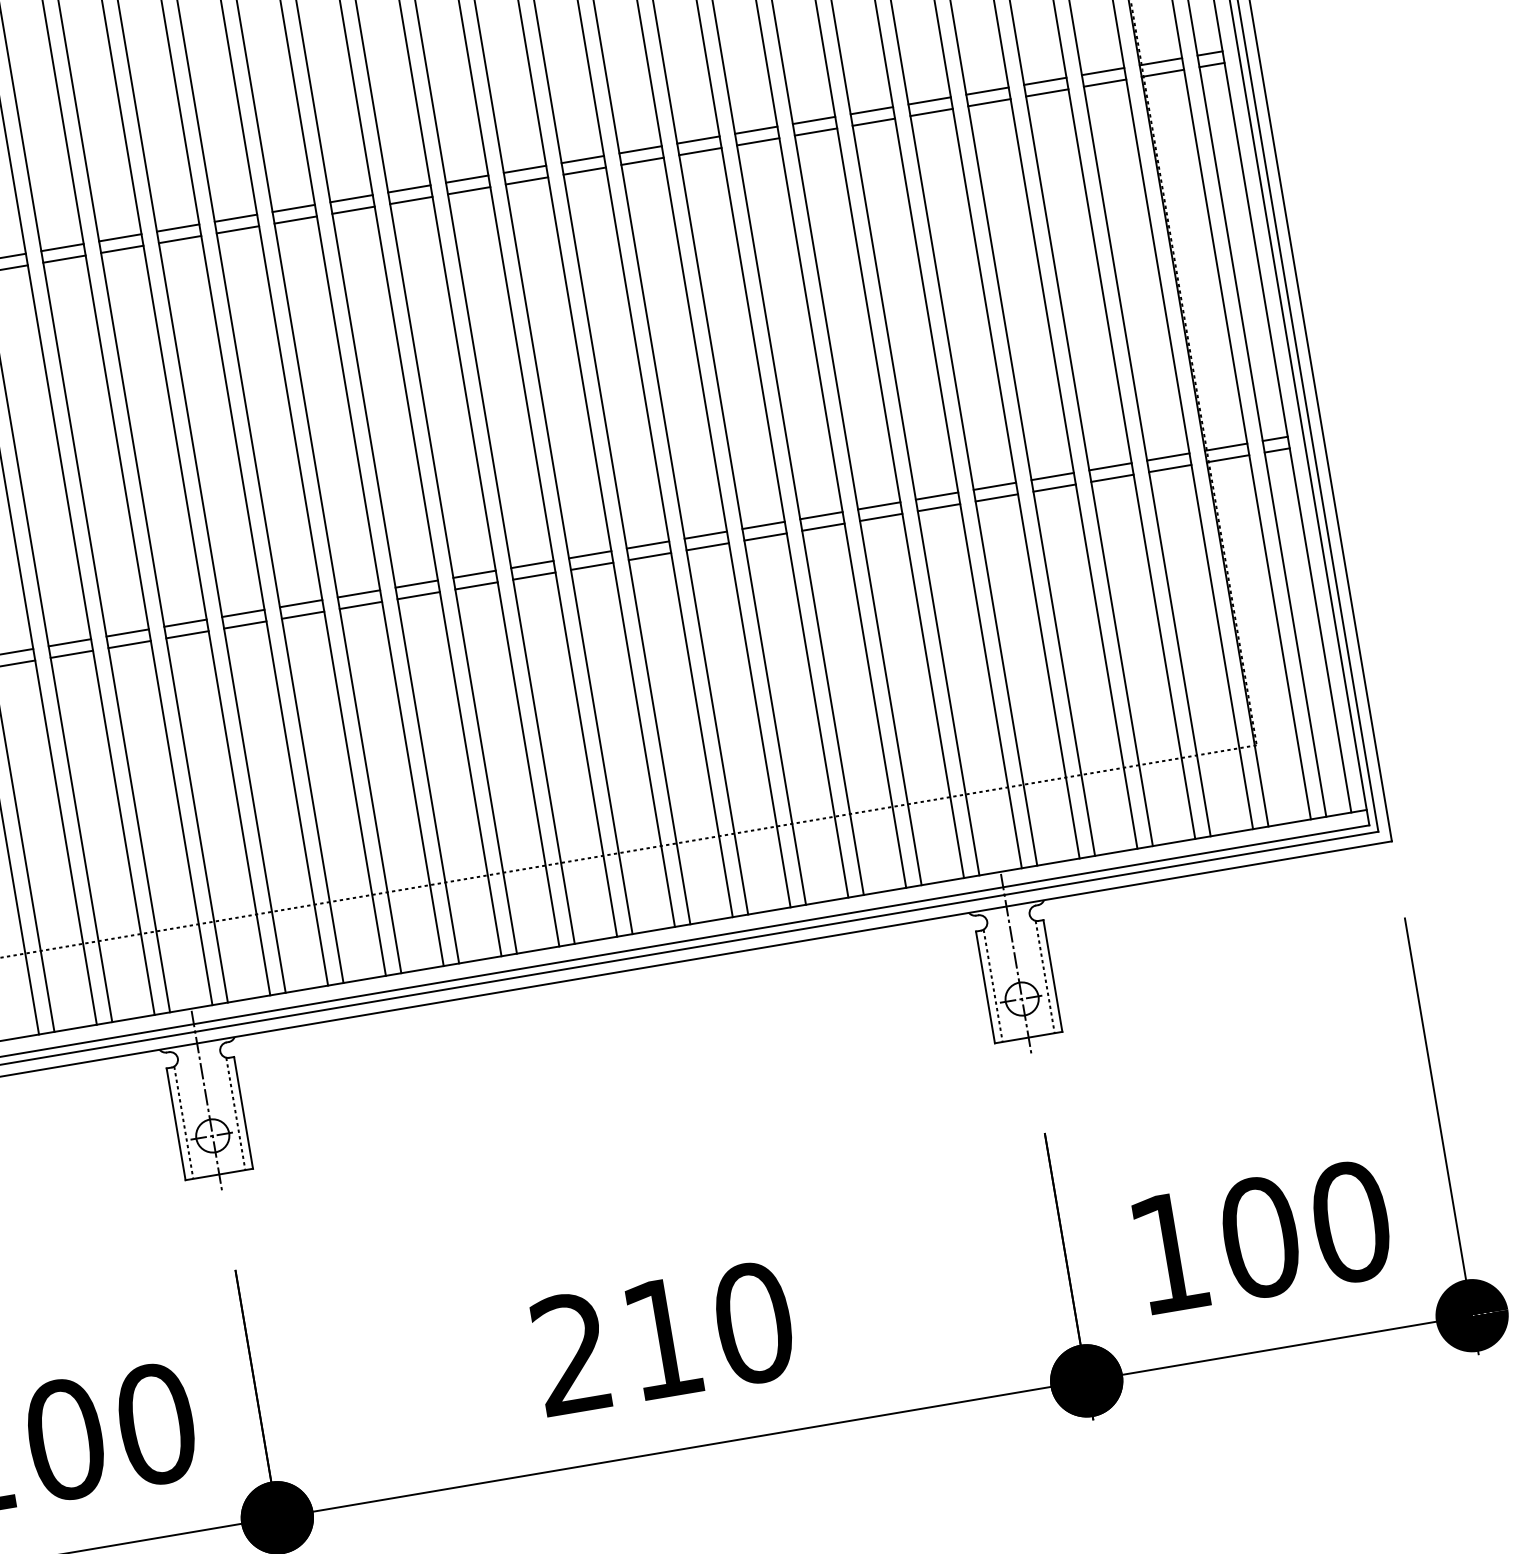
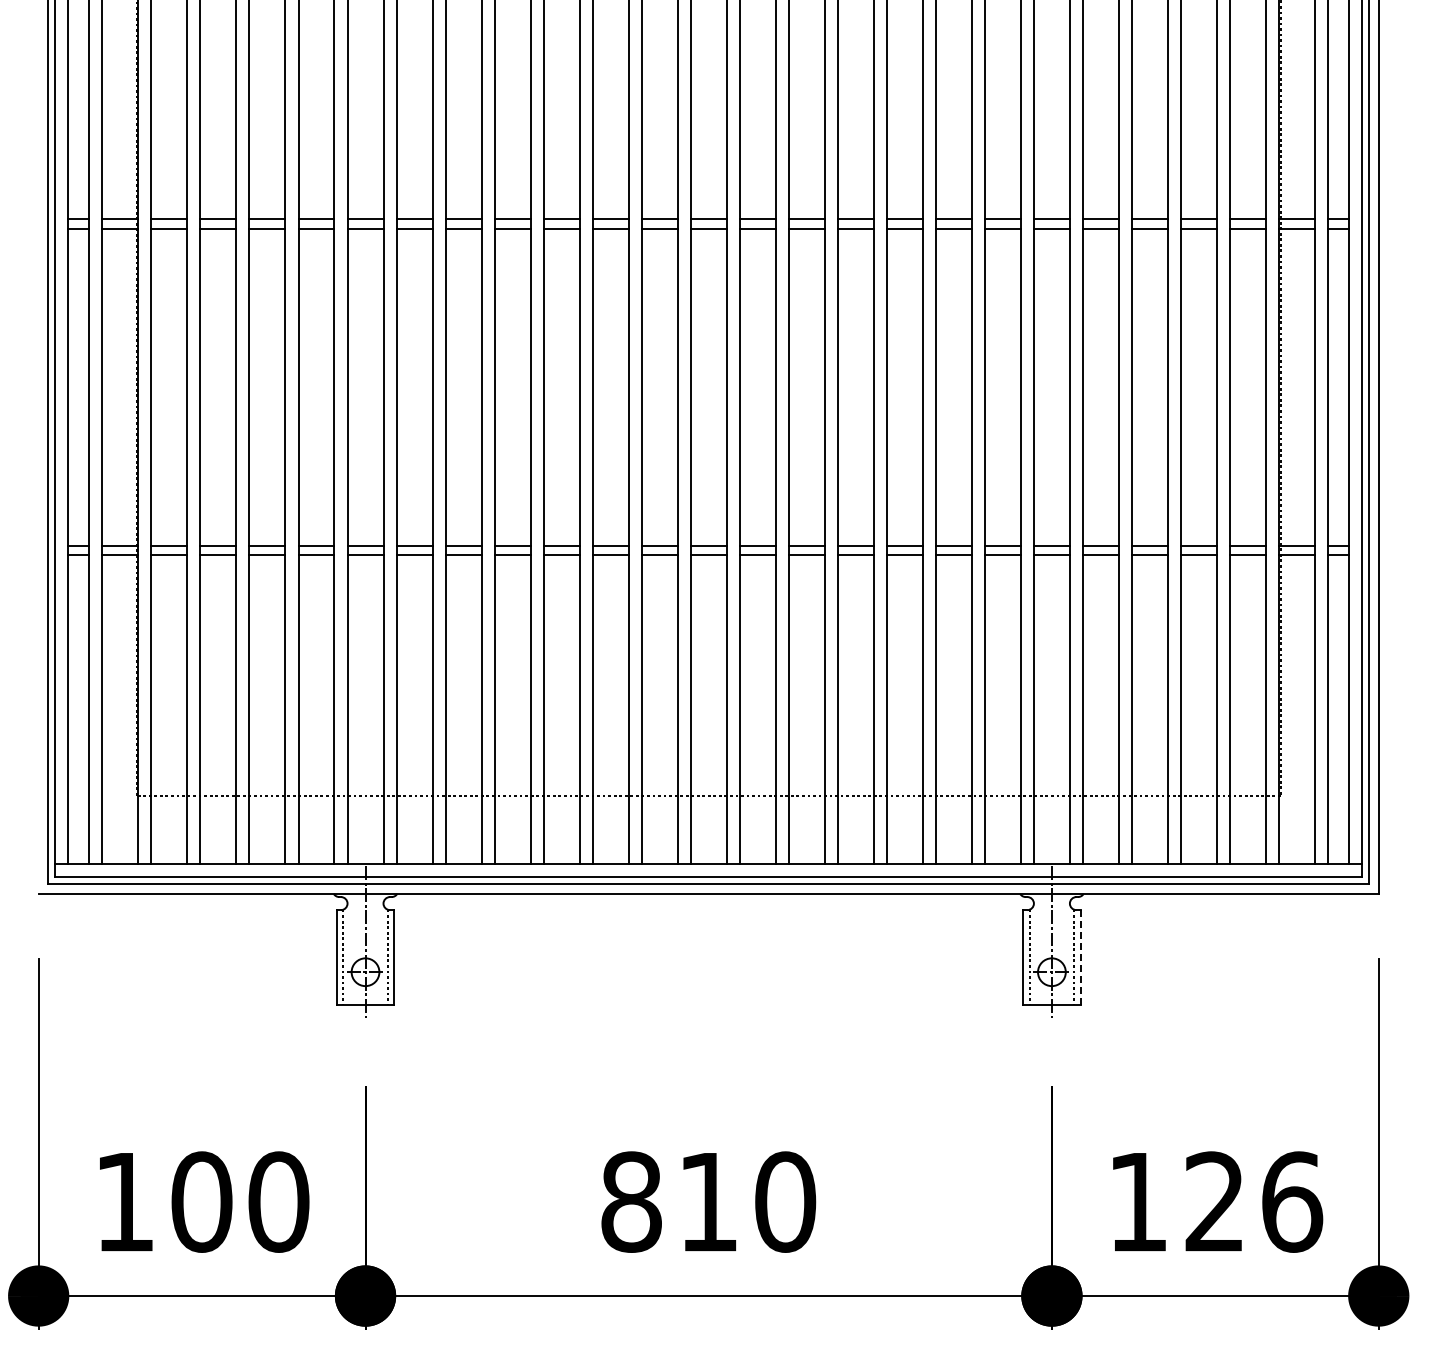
line: (1053, 977) -> (1080, 958), solid -> dashed
text: (1305, 1229) -> (1253, 1201), 100 -> 126
text: (572, 1353) -> (631, 1201), 210 -> 810

